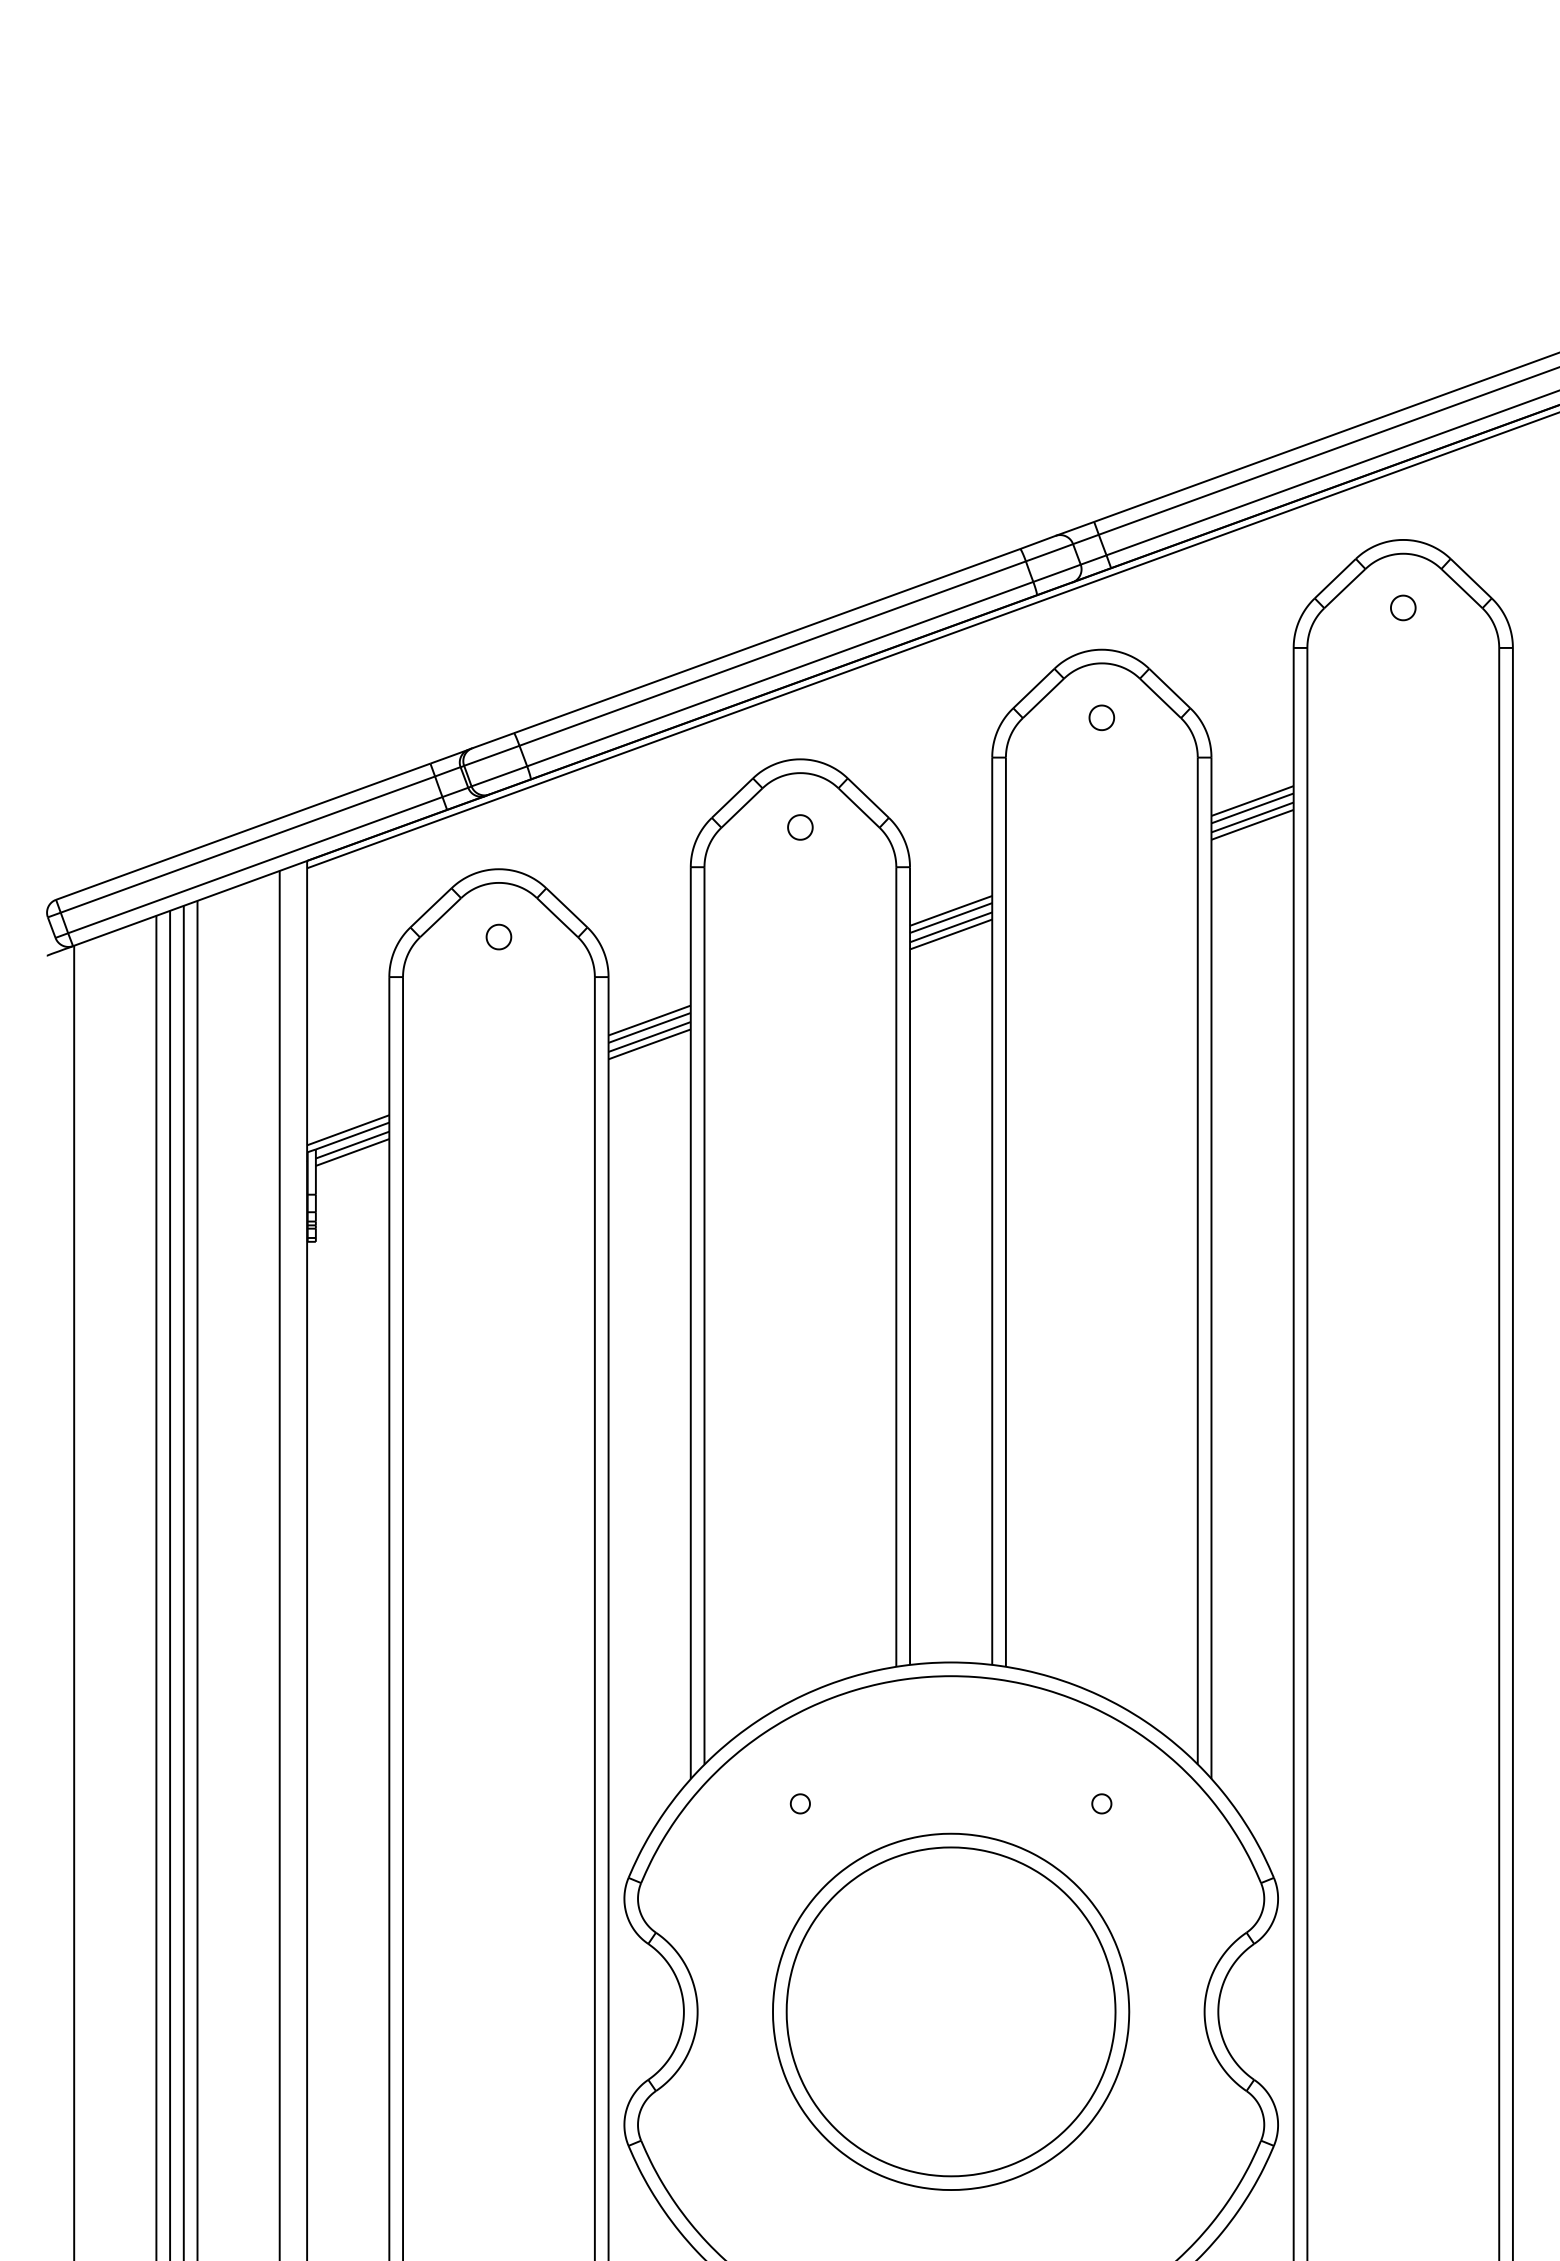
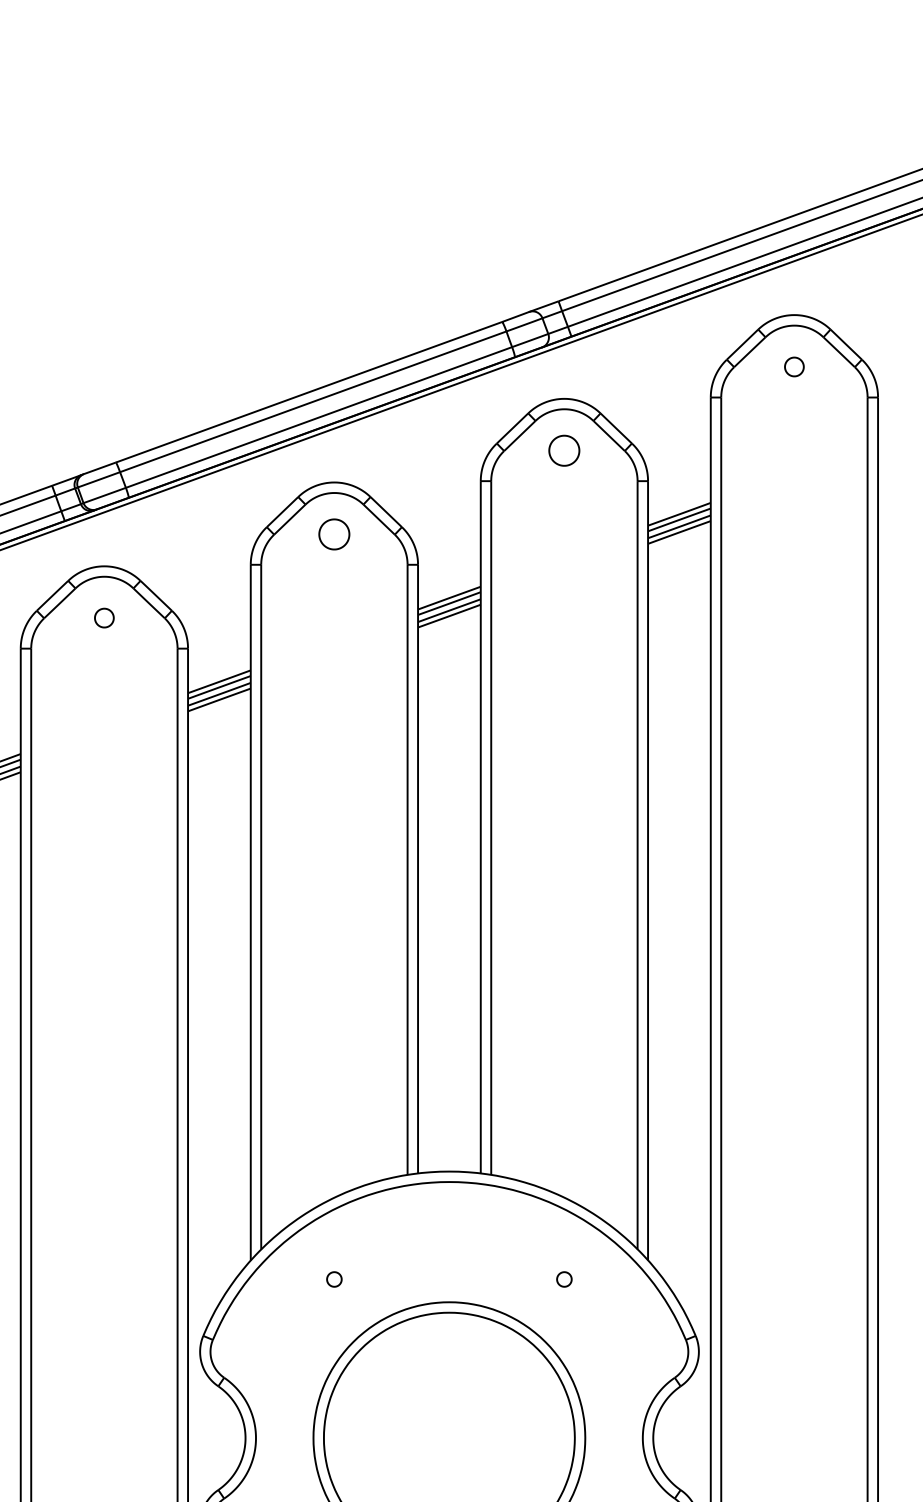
part: (1101, 717) -> (564, 450), size x1.6
part: (800, 827) -> (334, 534), size x1.6

